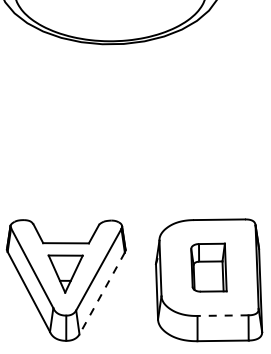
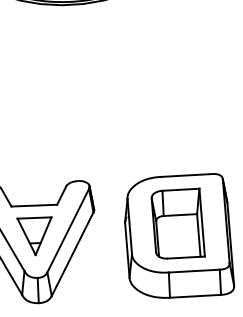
part: (208, 267) -> (177, 223), size x1.43
line: (102, 293) -> (72, 254), dashed -> solid
line: (223, 315) -> (194, 270), dashed -> solid

